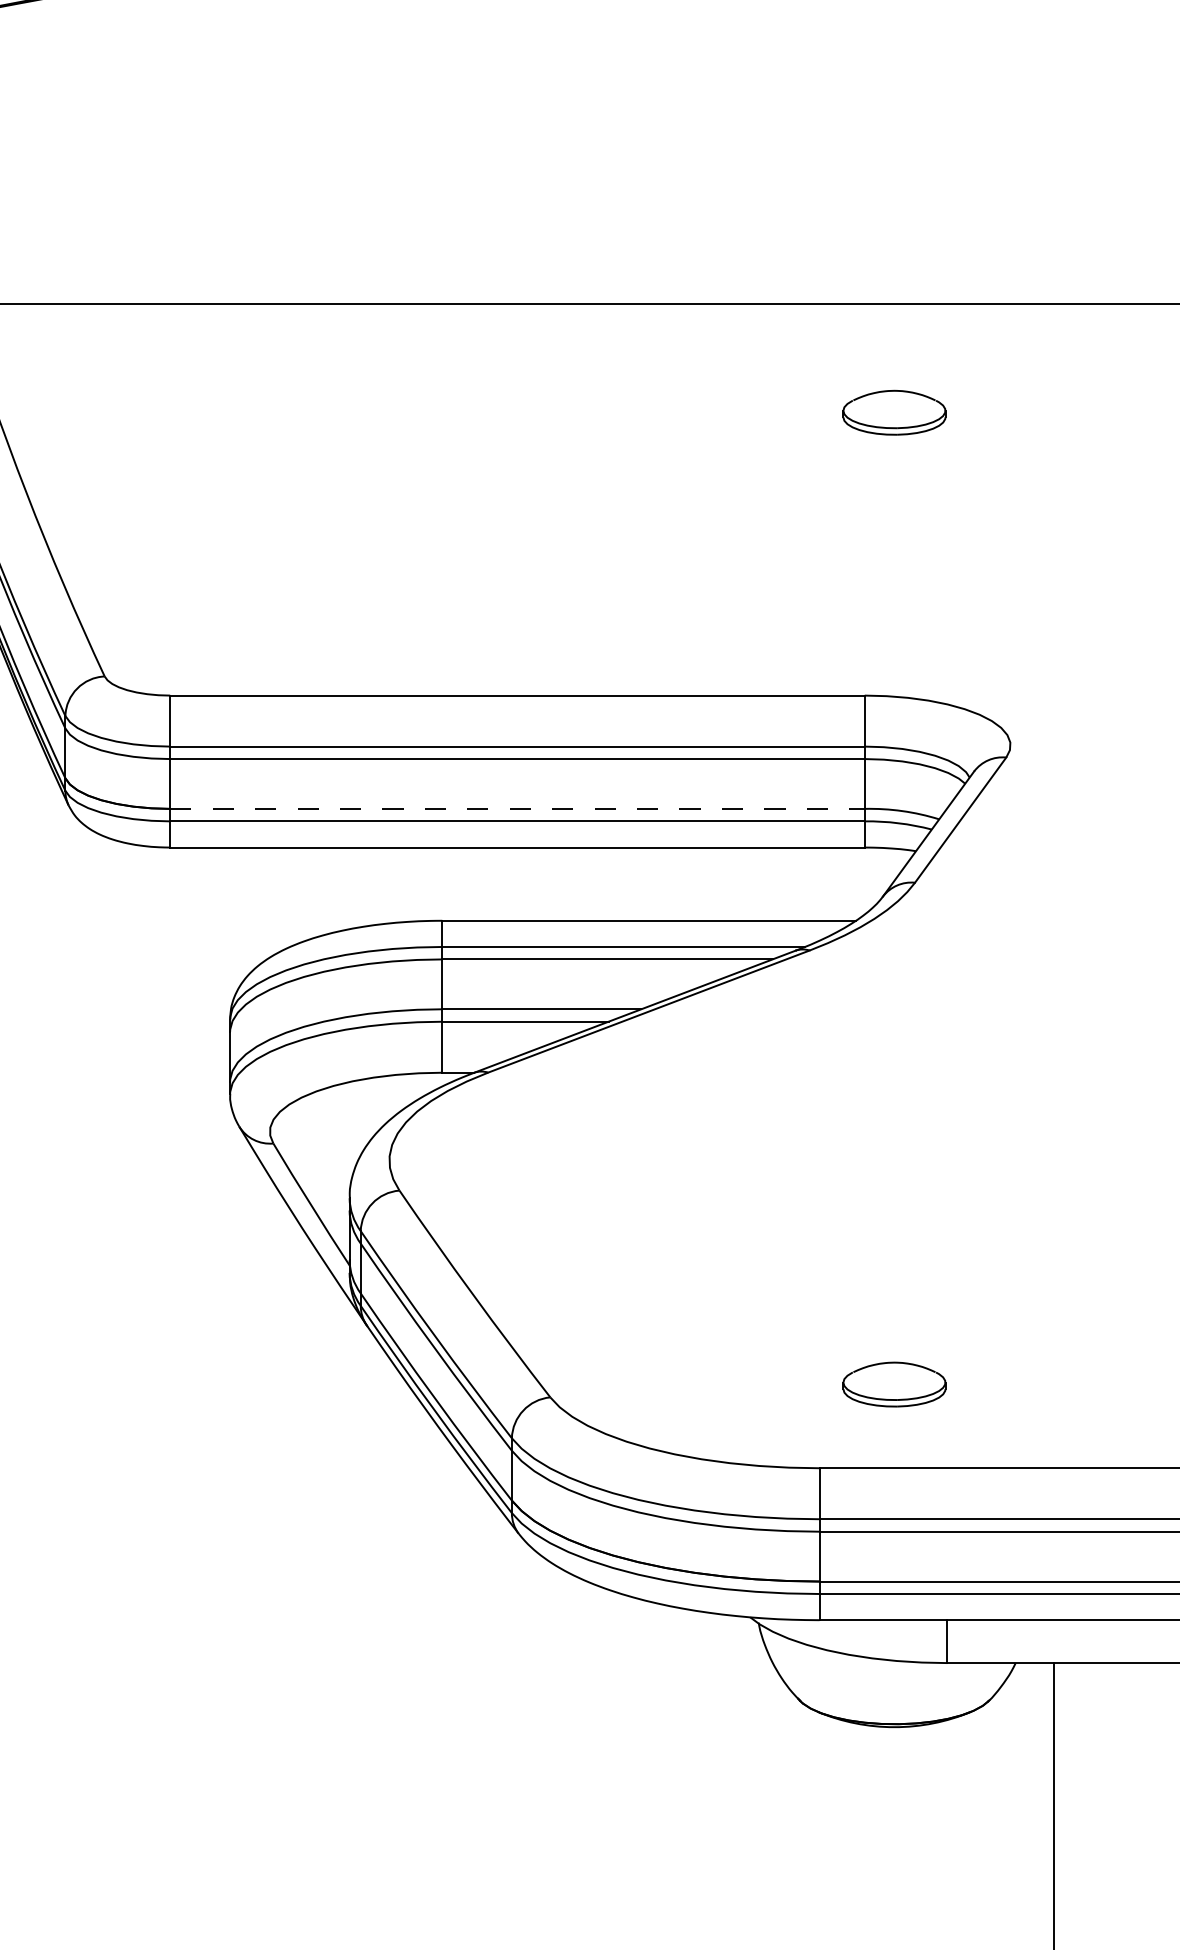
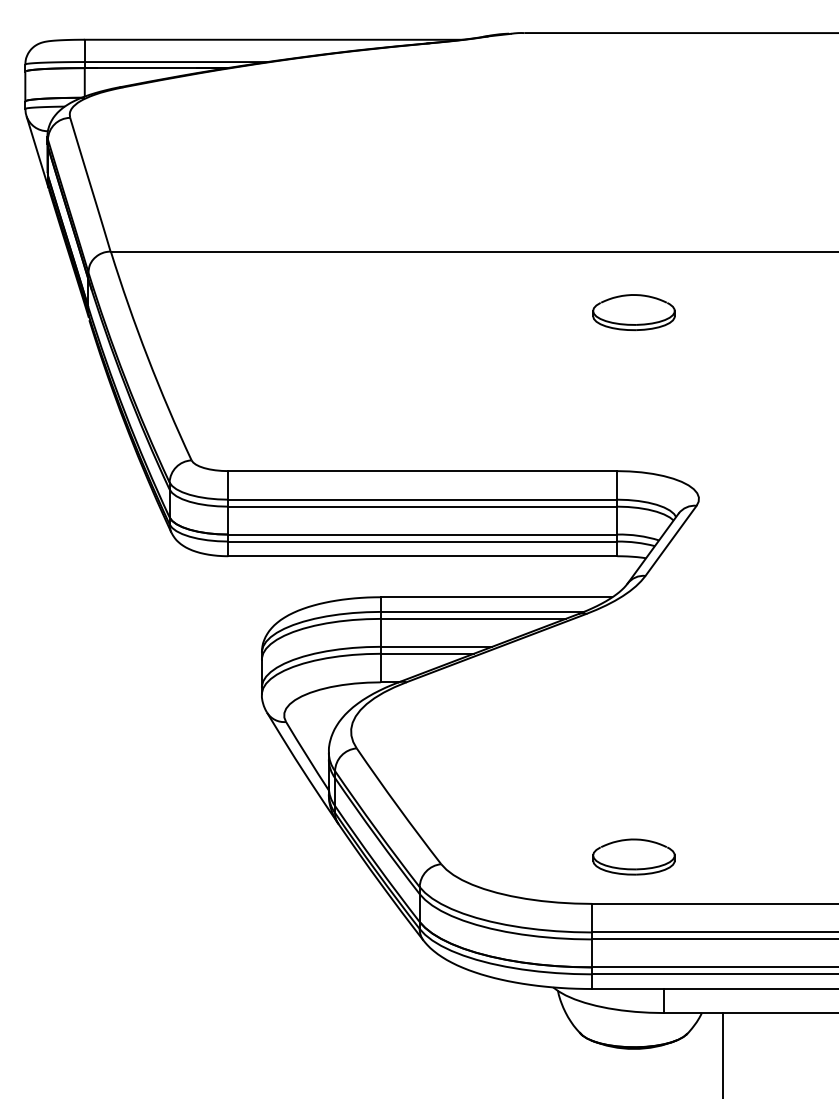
part: (893, 412) -> (633, 312), size x1.43
line: (516, 808) -> (422, 534), dashed -> solid
part: (893, 1383) -> (633, 856), size x1.43

